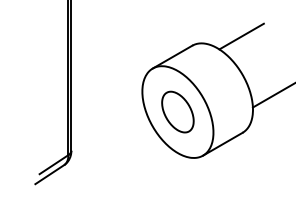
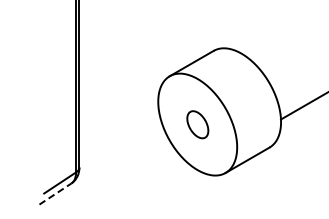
line: (241, 36) -> (268, 40), removed
part: (177, 112) -> (197, 124), size x0.6
line: (49, 174) -> (55, 193), solid -> dashed

